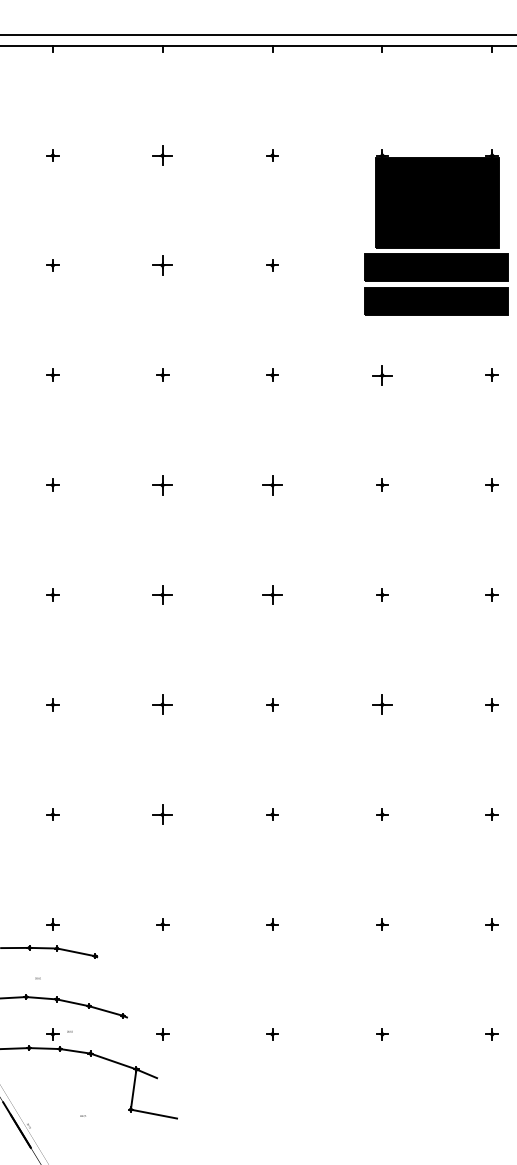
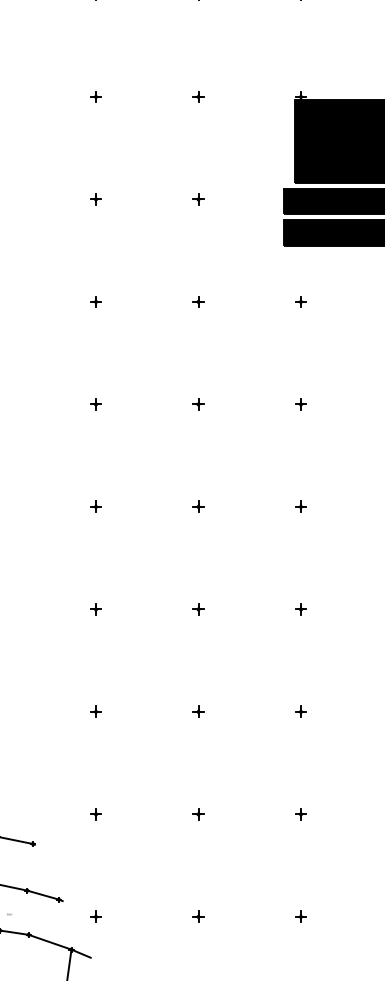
part: (162, 155) -> (95, 96), size x0.62
part: (162, 265) -> (95, 199), size x0.62
part: (382, 374) -> (301, 301), size x0.62
part: (162, 484) -> (95, 403), size x0.62
part: (272, 484) -> (198, 403), size x0.62
part: (162, 594) -> (95, 506), size x0.62
part: (272, 594) -> (198, 506), size x0.62
part: (162, 704) -> (95, 609), size x0.62
part: (382, 704) -> (301, 609), size x0.62
part: (162, 814) -> (95, 711), size x0.62

